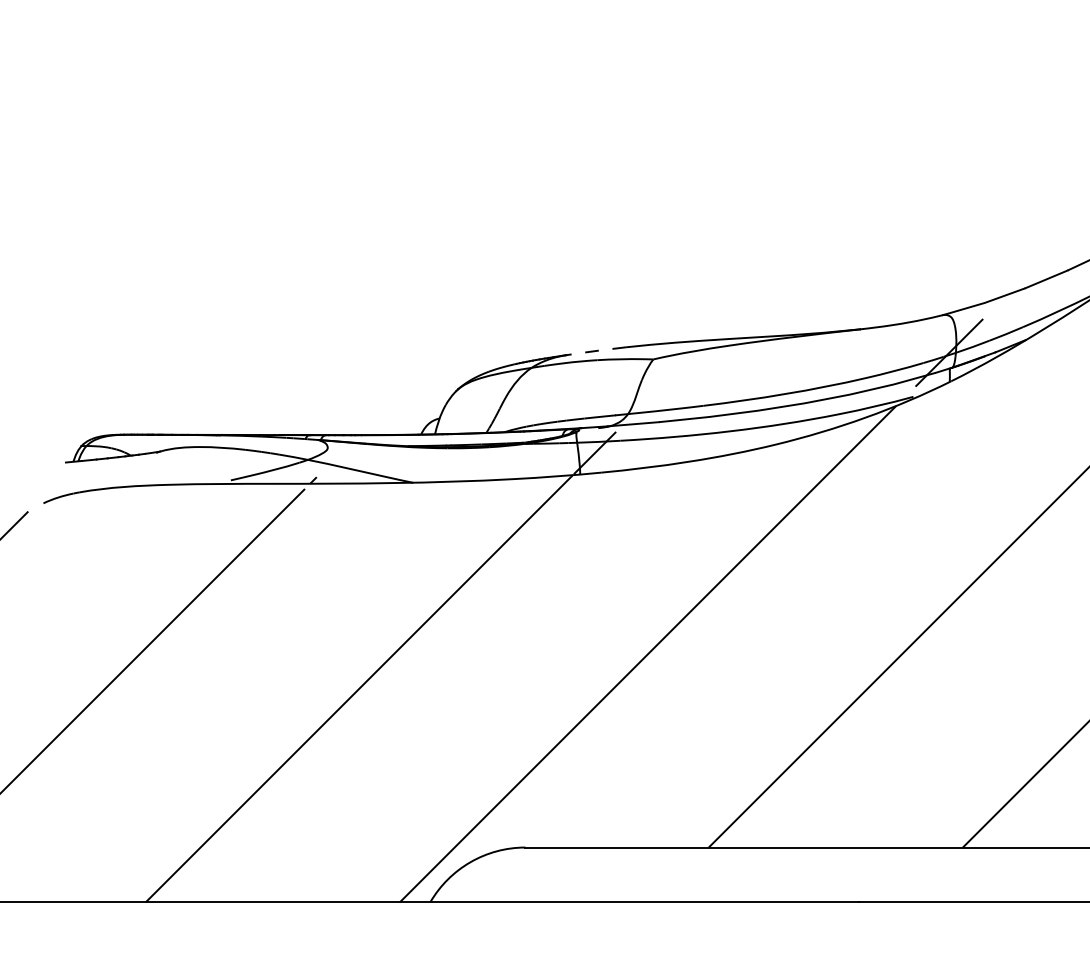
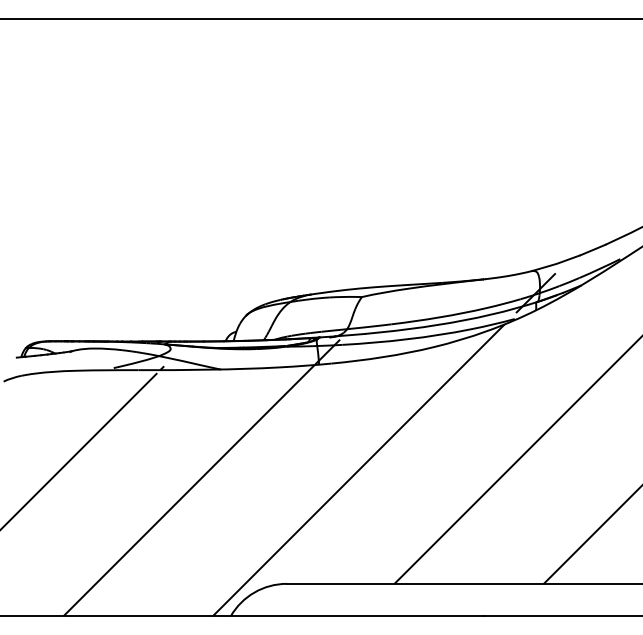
line: (592, 351) -> (326, 292), dashed -> solid

